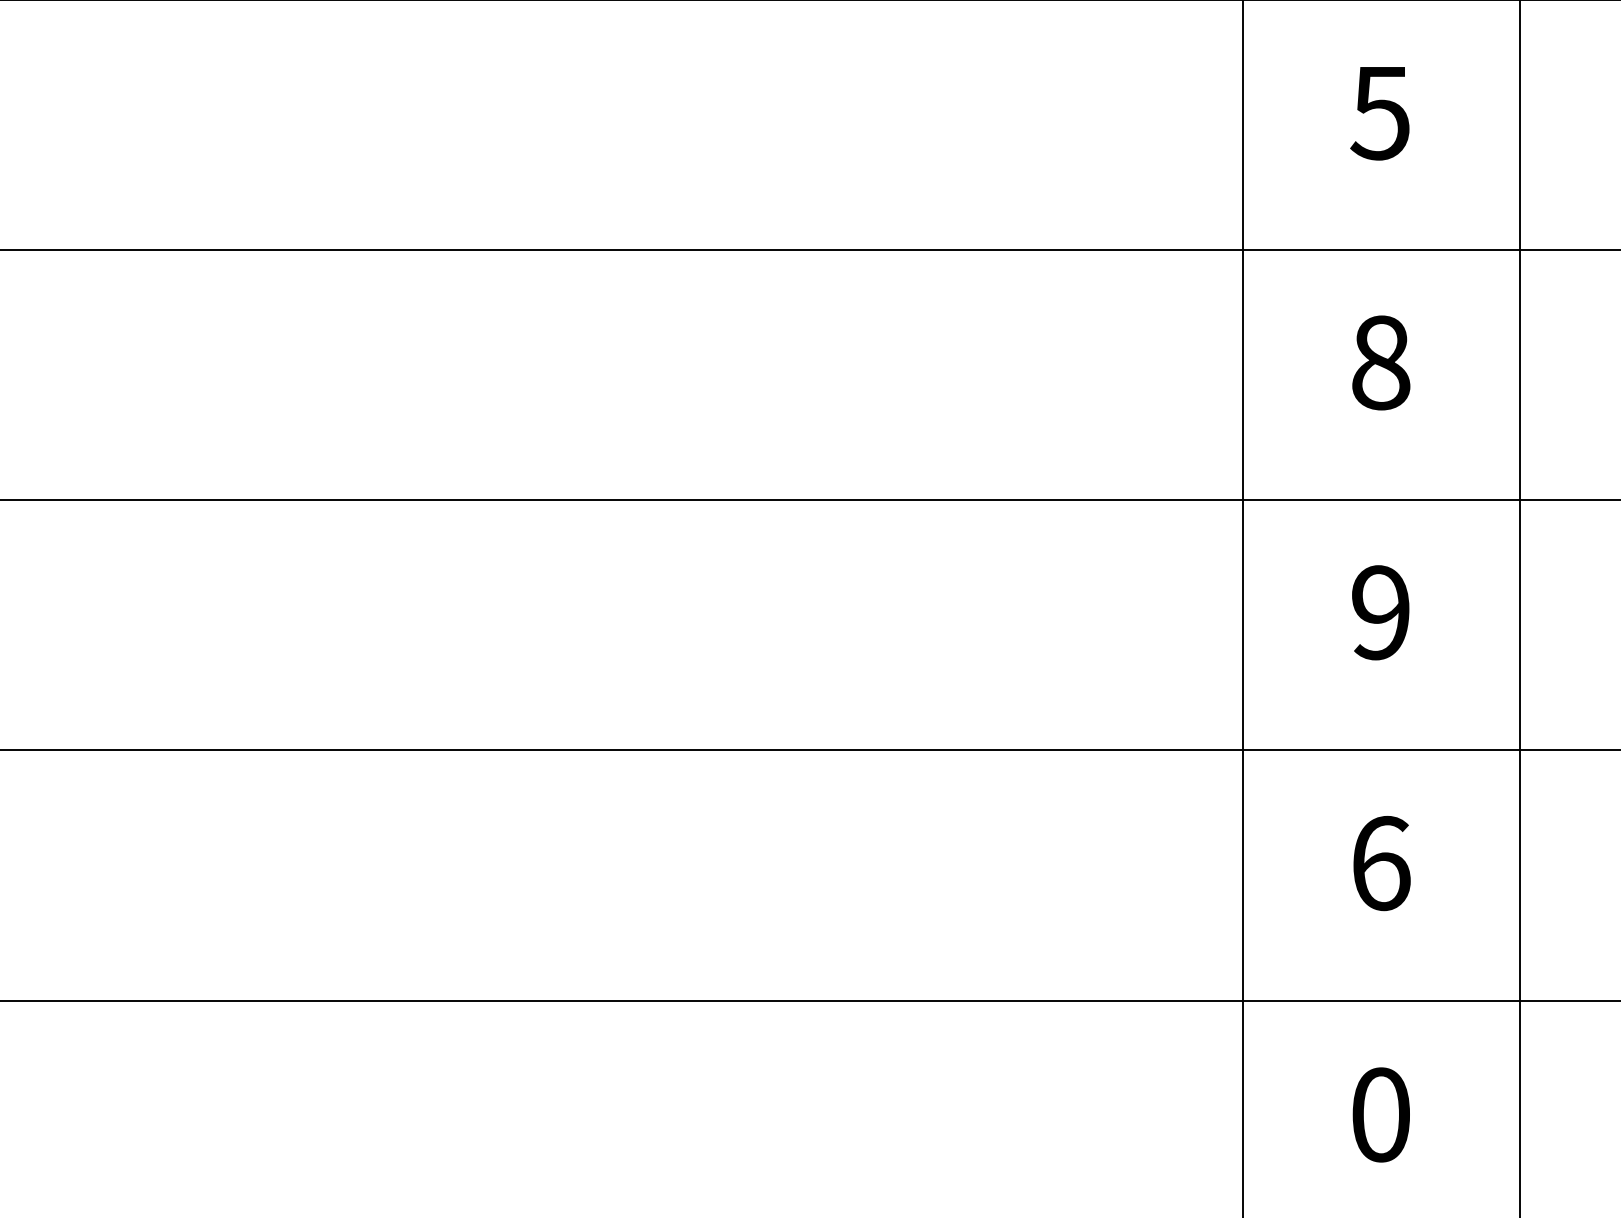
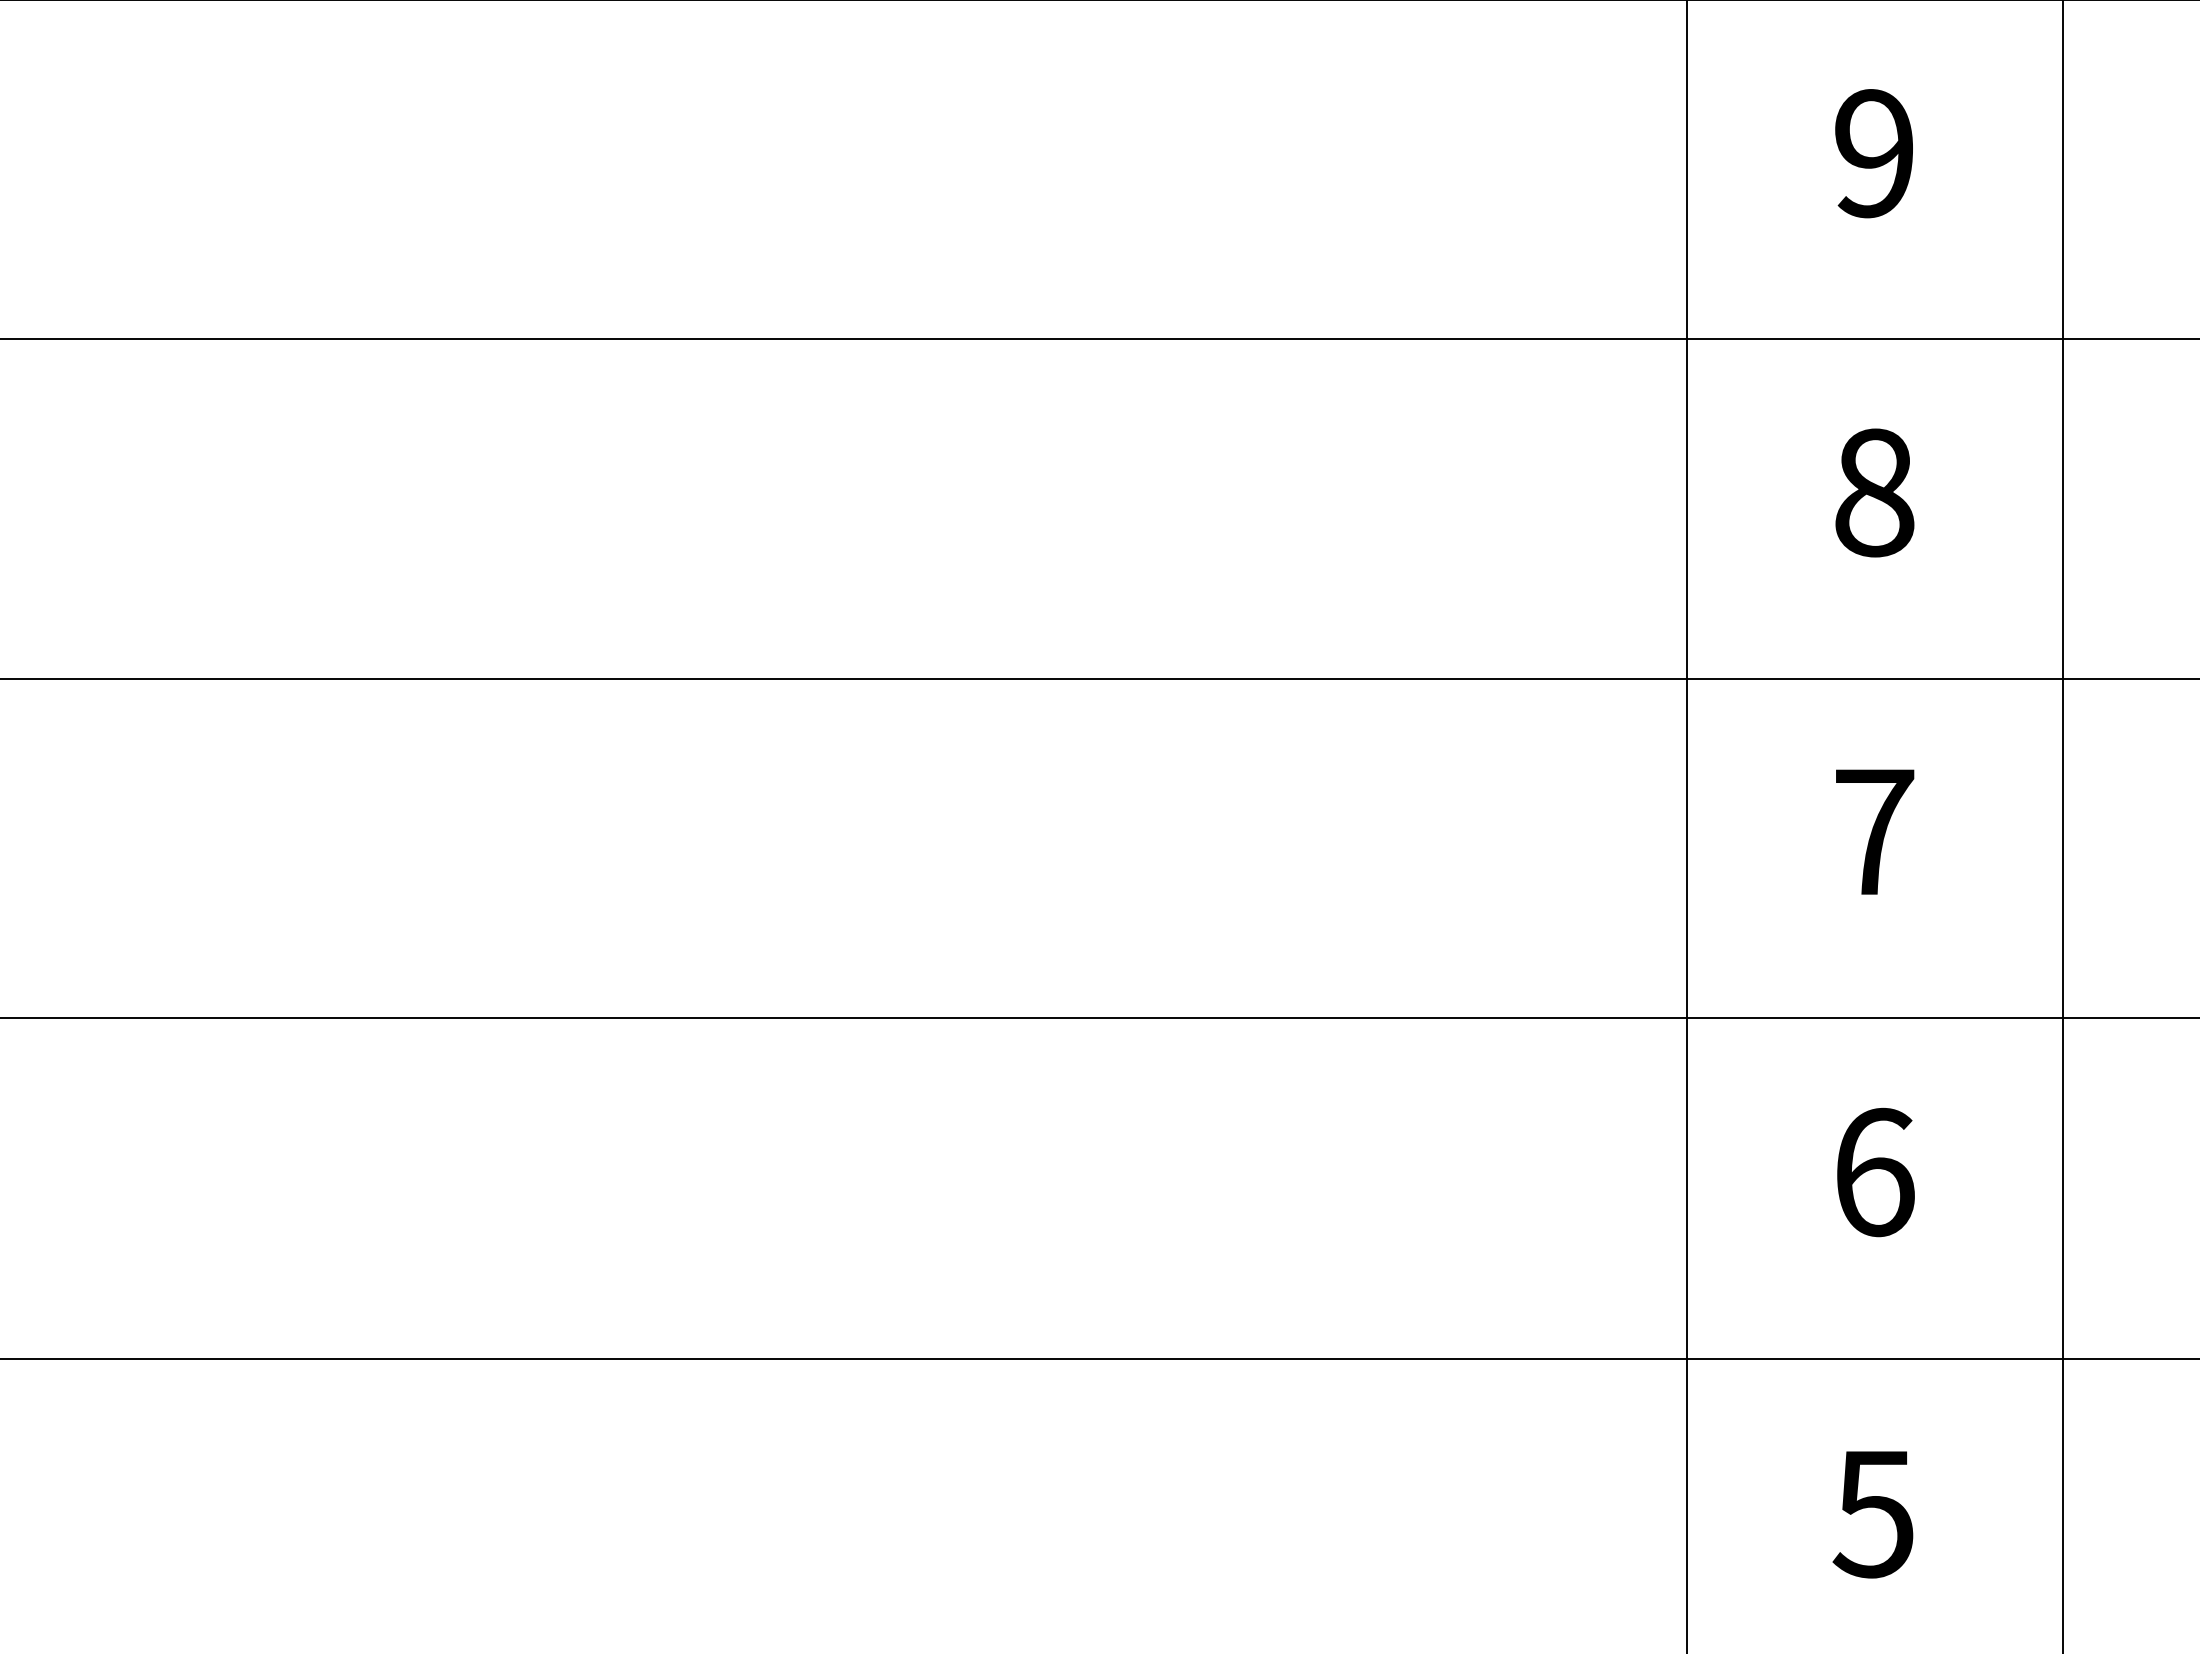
text: (1379, 112) -> (1872, 153), 5 -> 9
text: (1380, 612) -> (1874, 831), 9 -> 7
text: (1379, 1114) -> (1872, 1513), 0 -> 5

